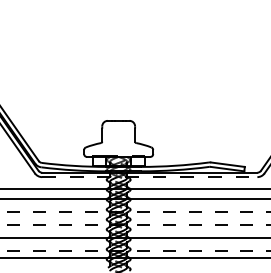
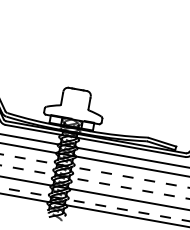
line: (149, 177) -> (95, 141), dashed -> solid

